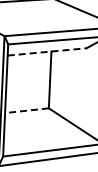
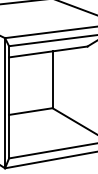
line: (47, 51) -> (48, 51), dashed -> solid
line: (26, 110) -> (30, 111), dashed -> solid

